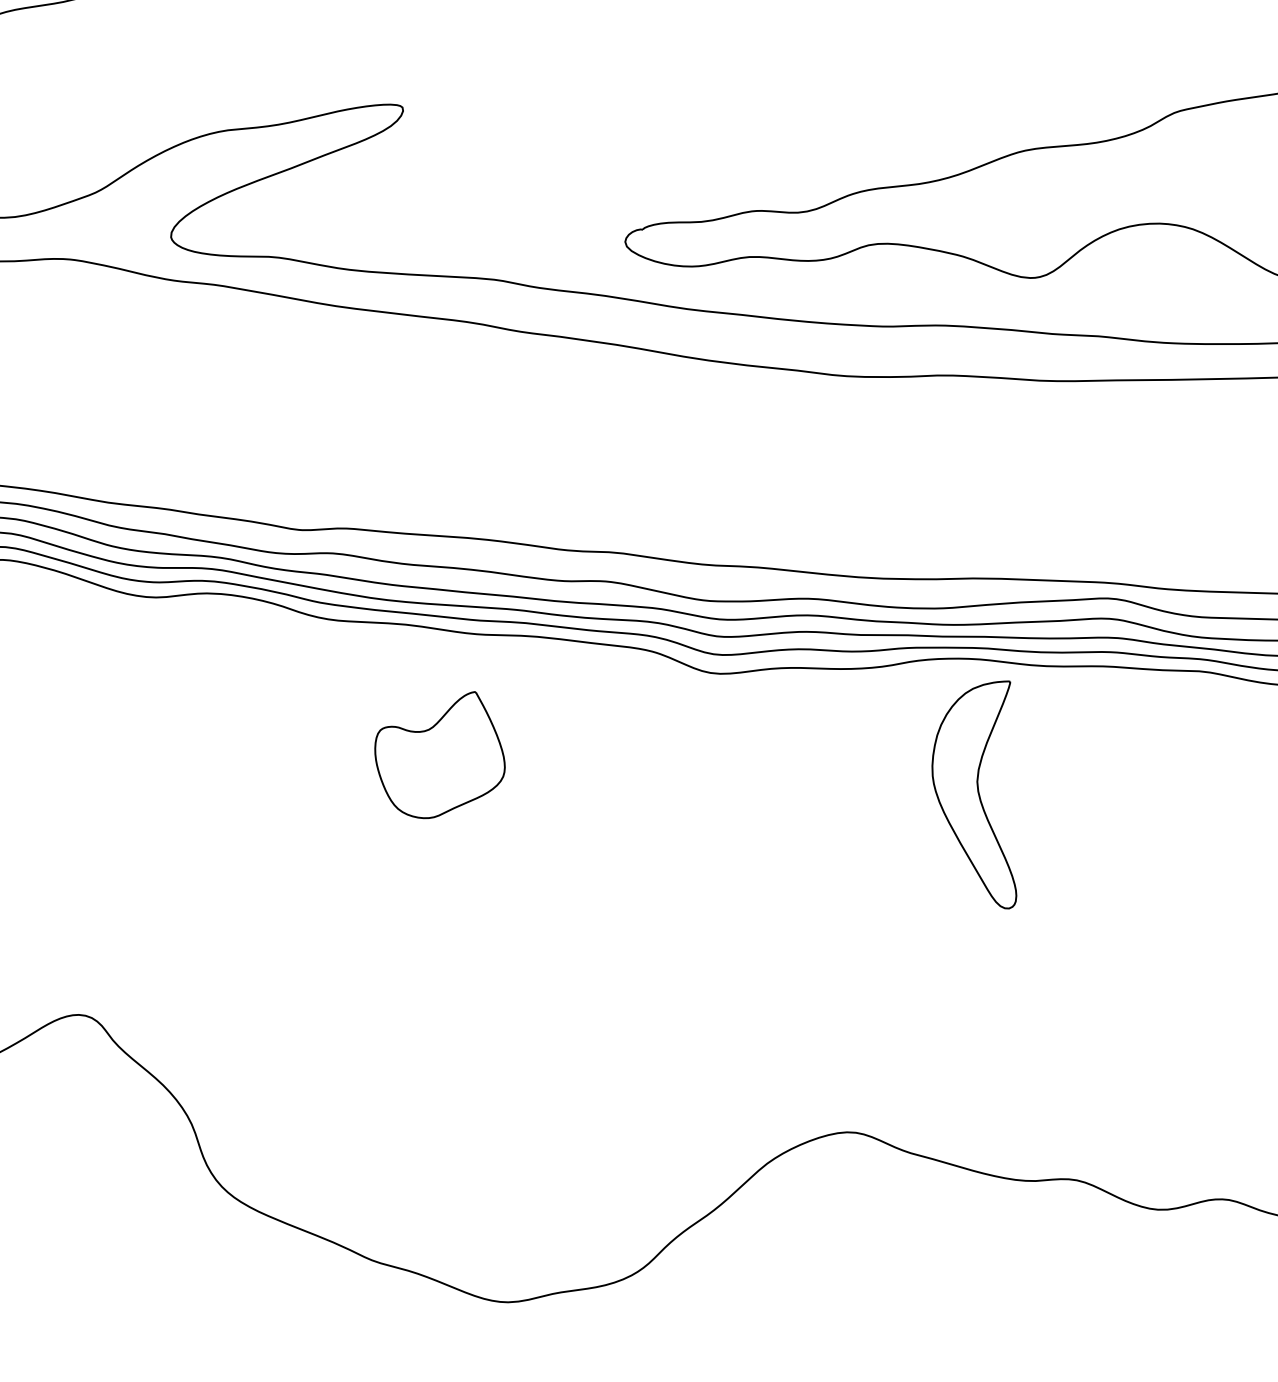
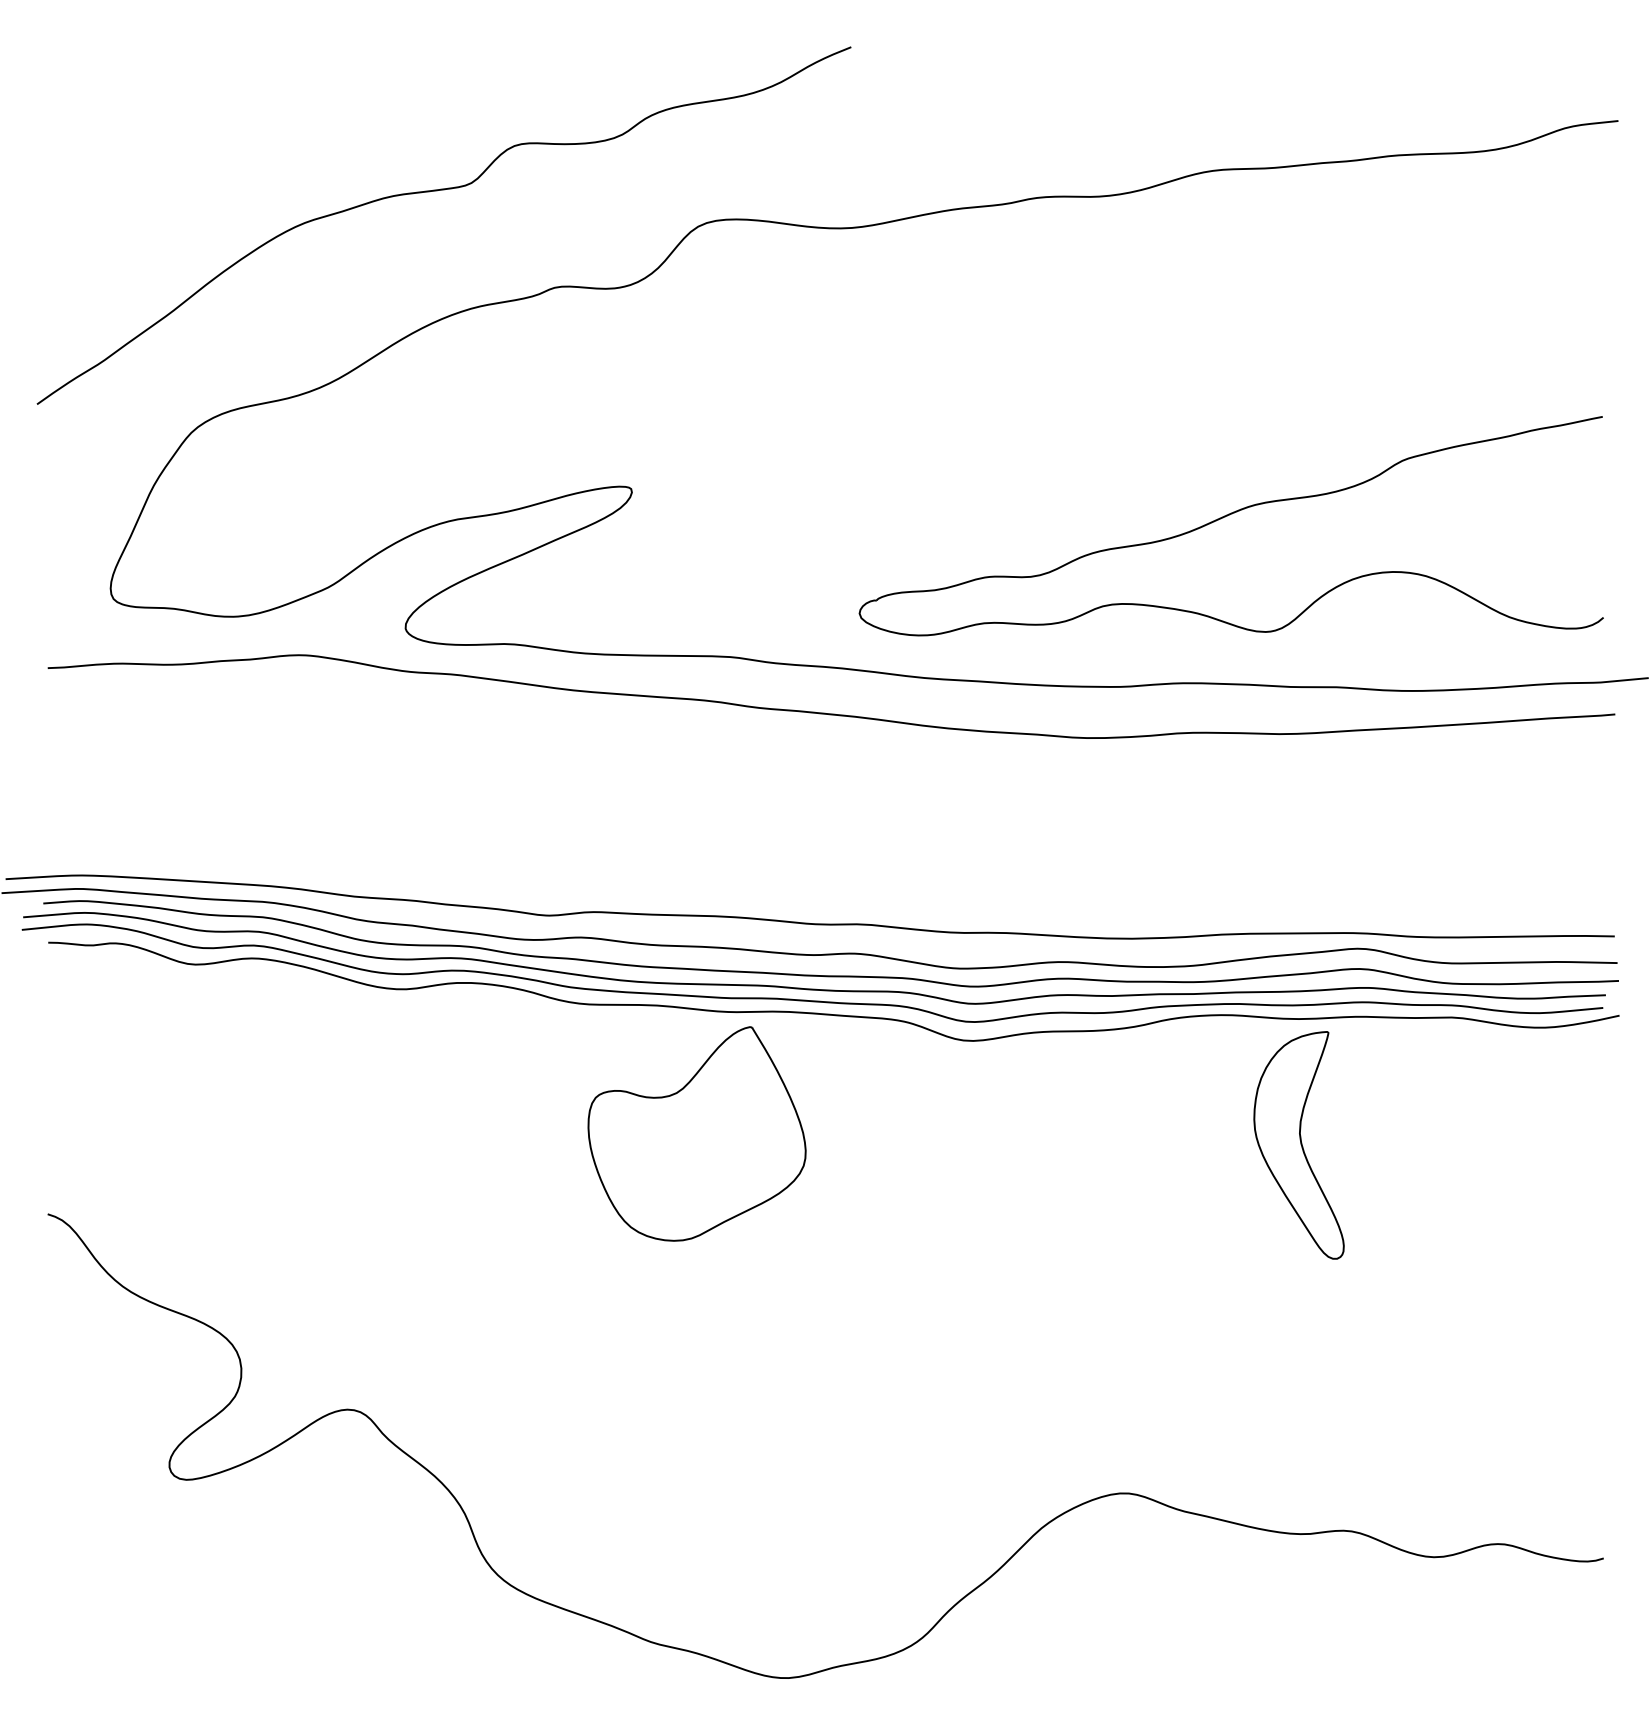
part: (439, 754) -> (696, 1133), size x1.67
part: (975, 793) -> (1298, 1145), moved

